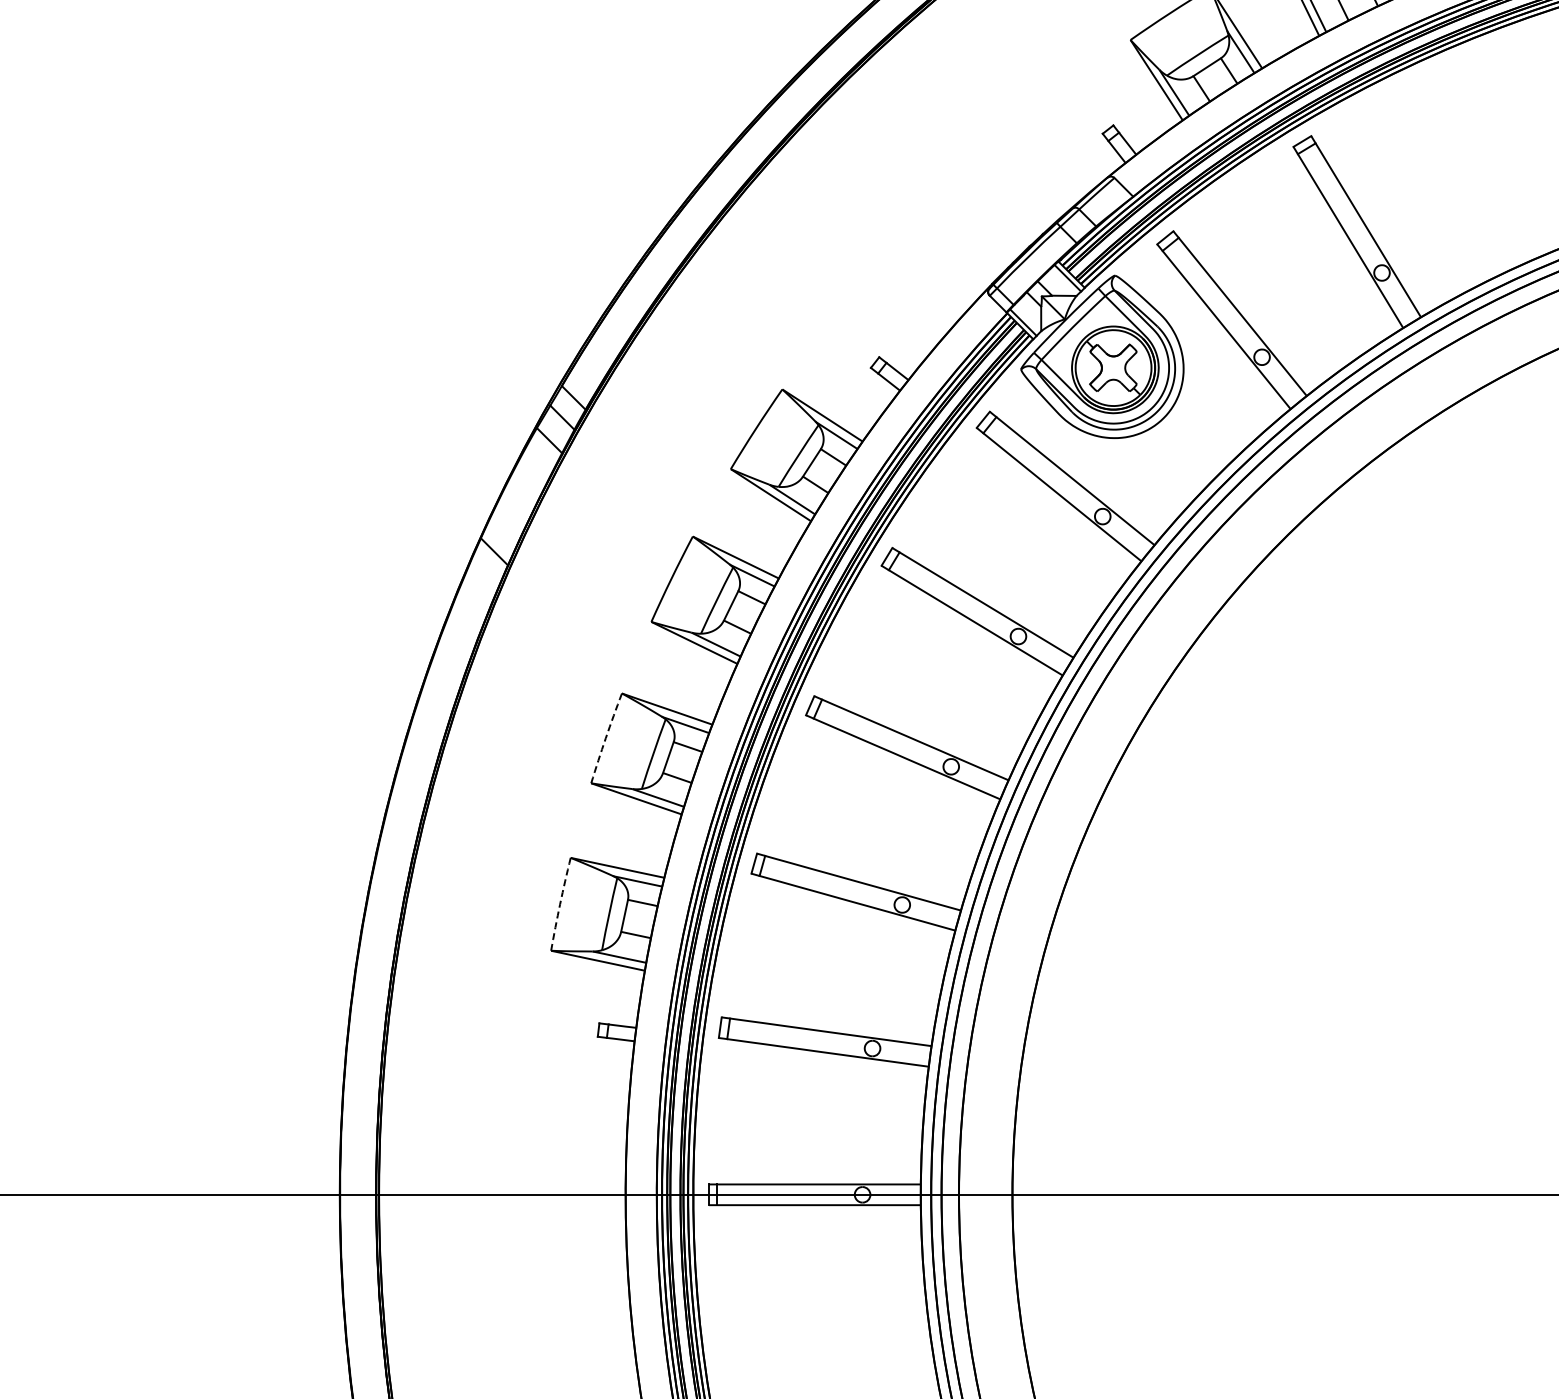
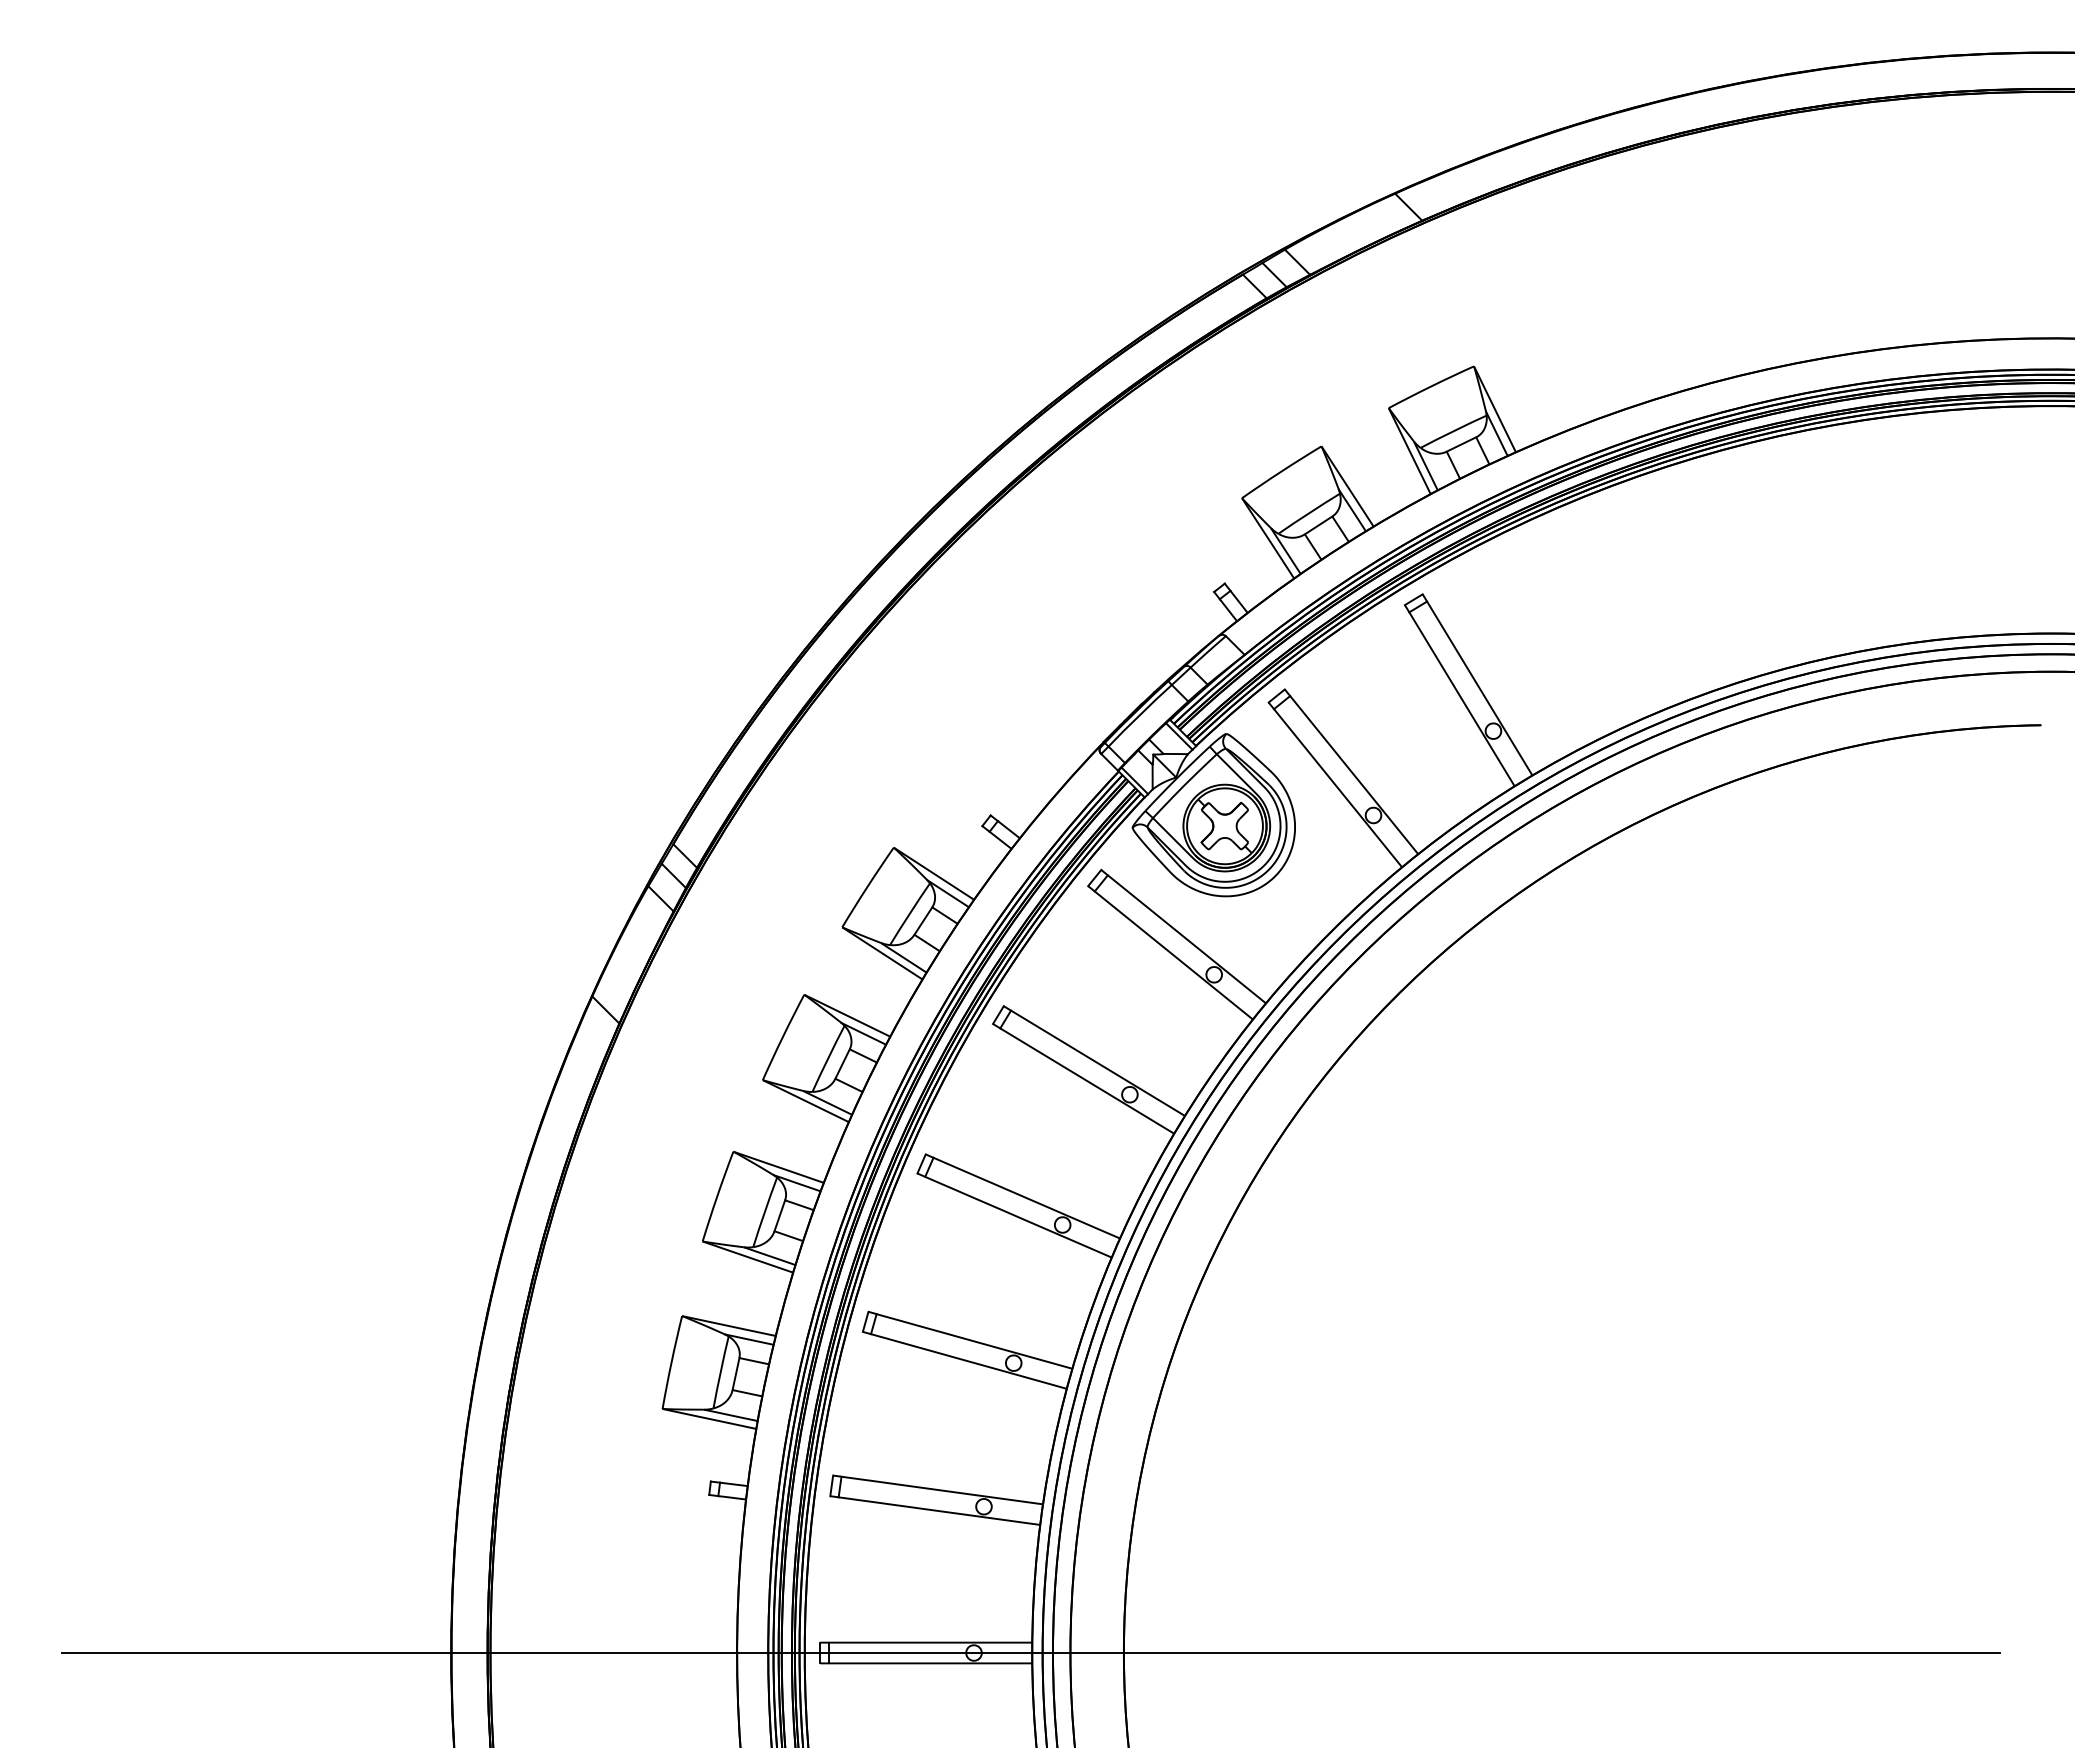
arc: (606, 738) -> (717, 1196), dashed -> solid
arc: (560, 904) -> (671, 1362), dashed -> solid

